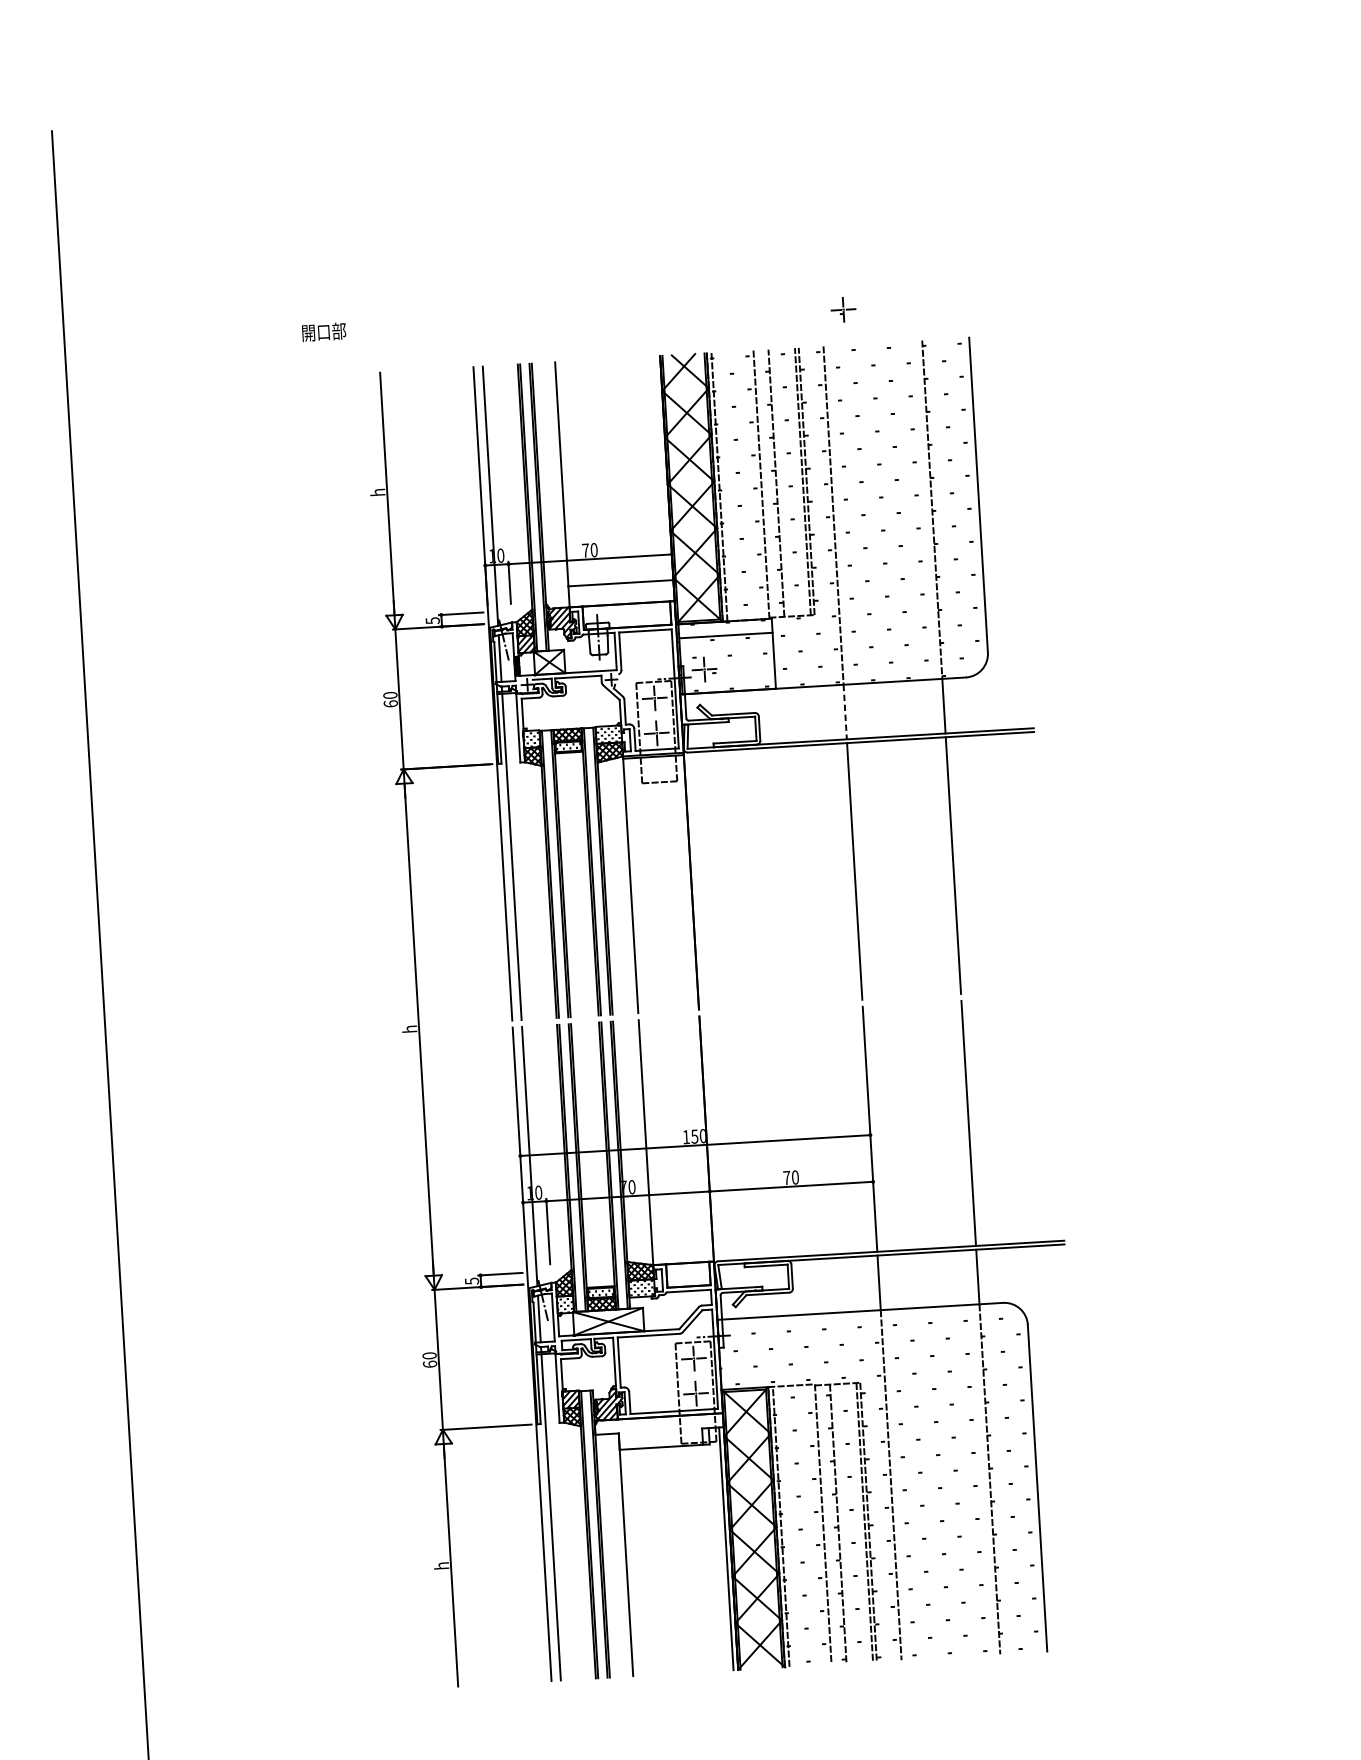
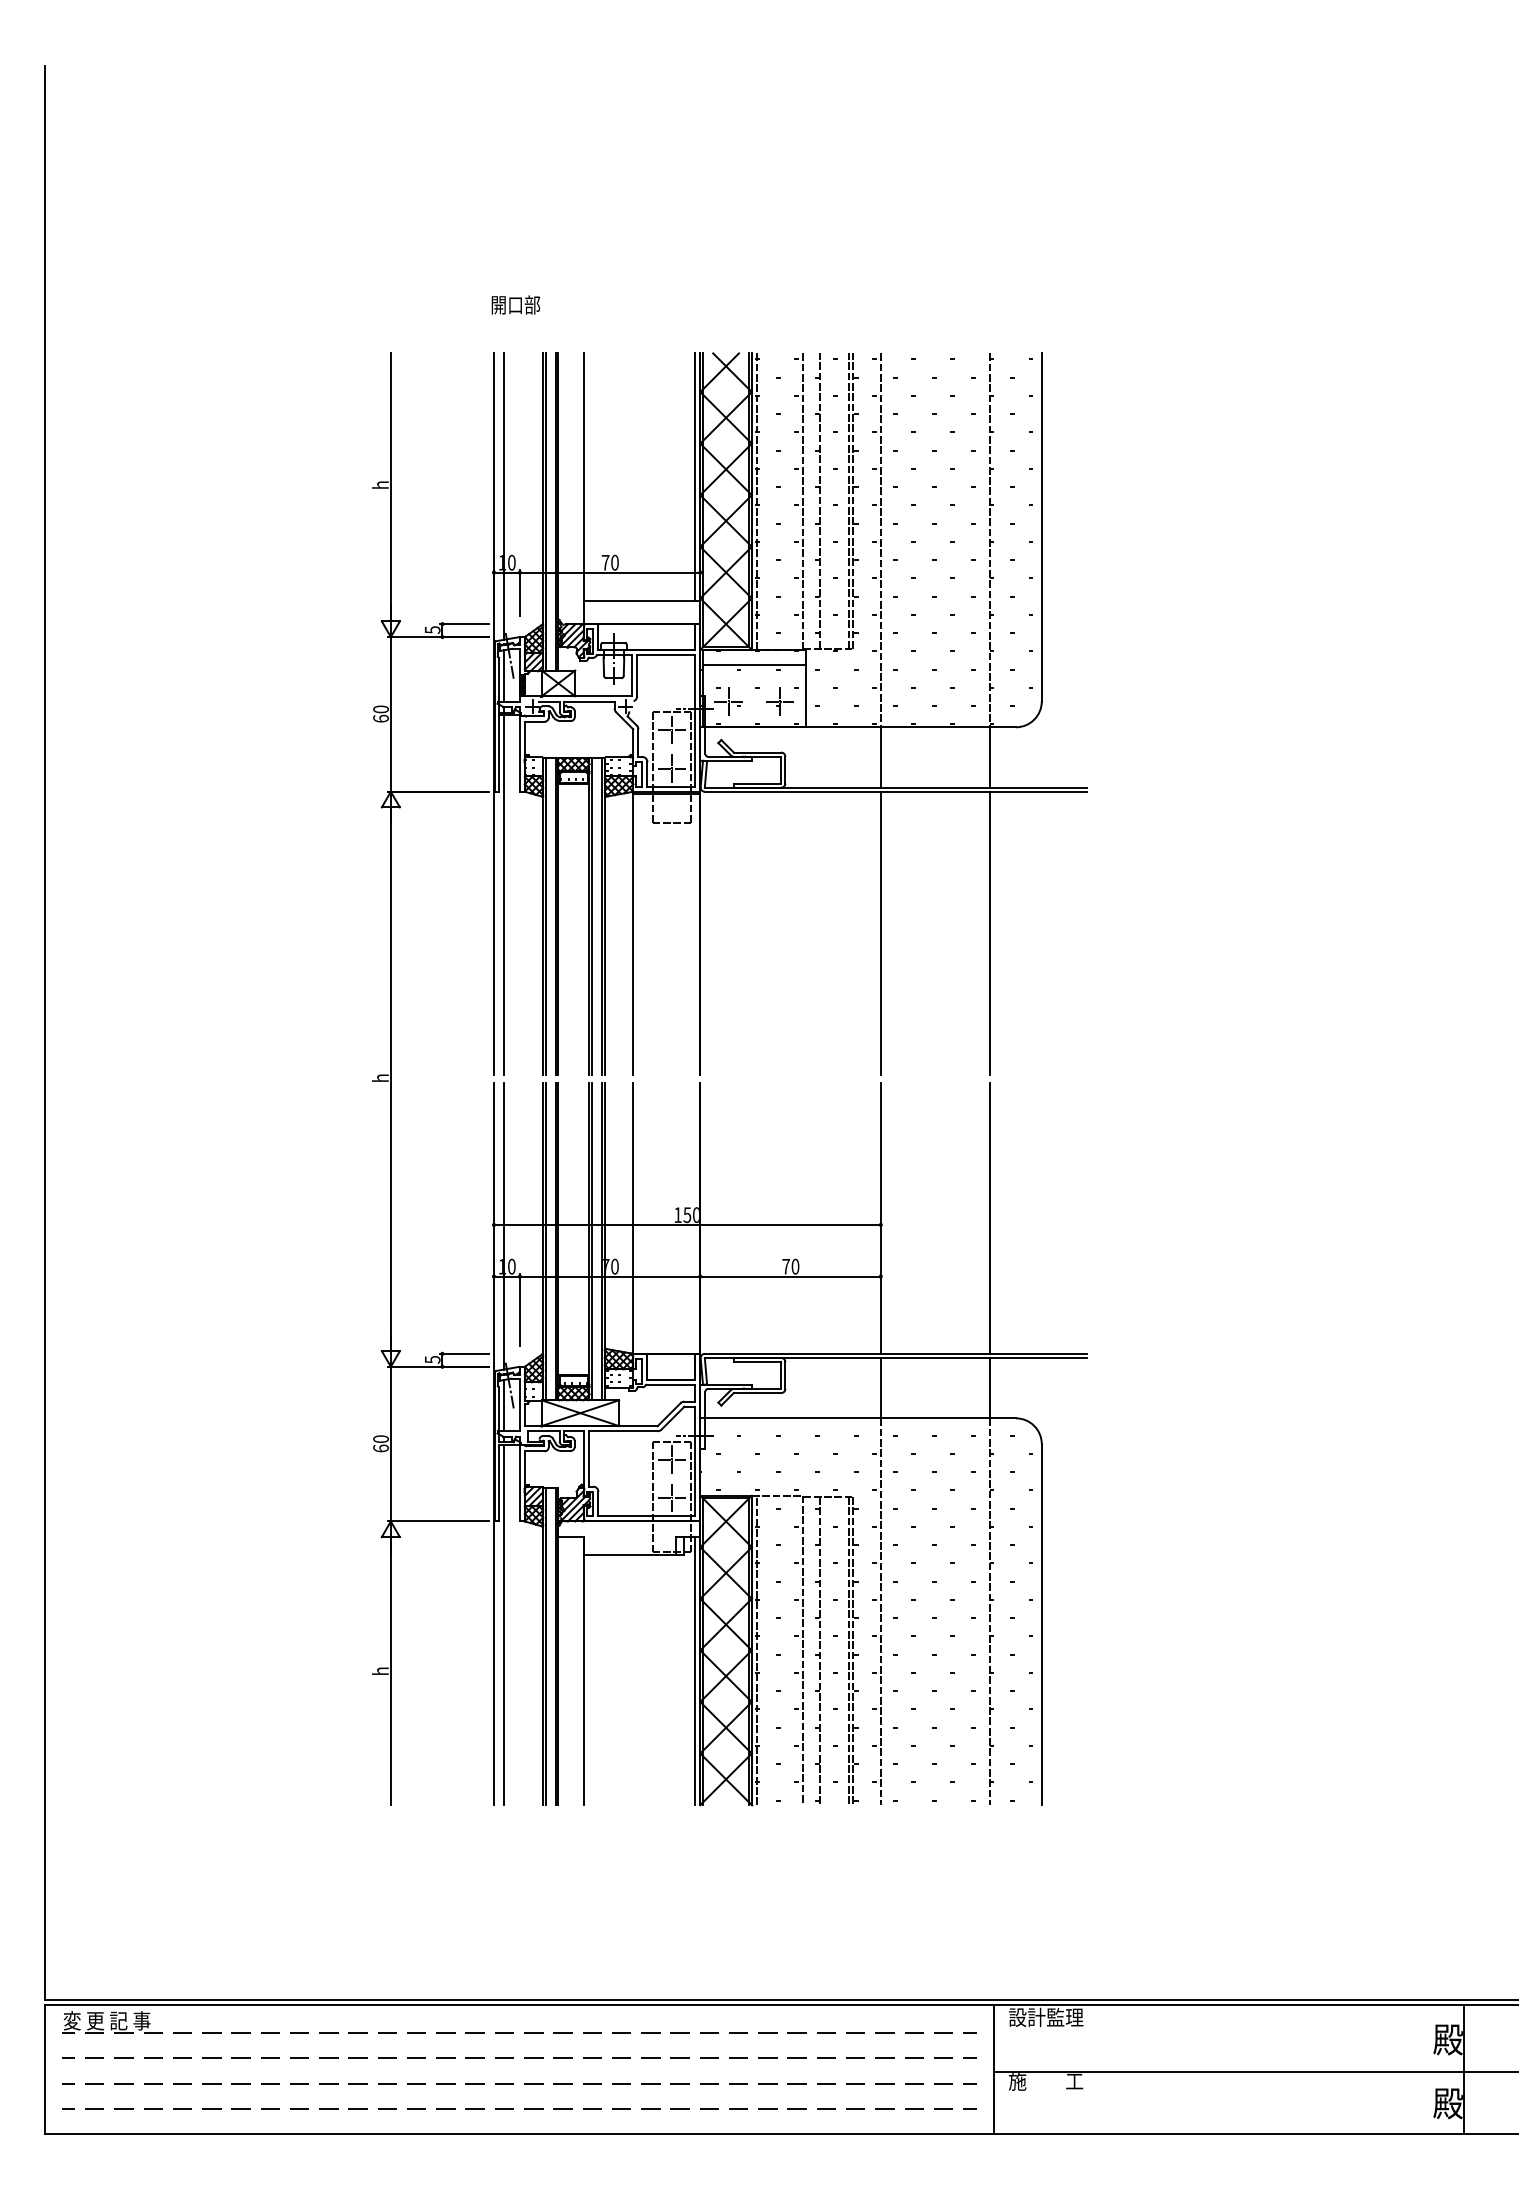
part: (842, 309) -> (779, 701), moved
text: (323, 331) -> (515, 304), moved
line: (662, 467) -> (695, 476), added
line: (844, 712) -> (880, 757), dashed -> solid

